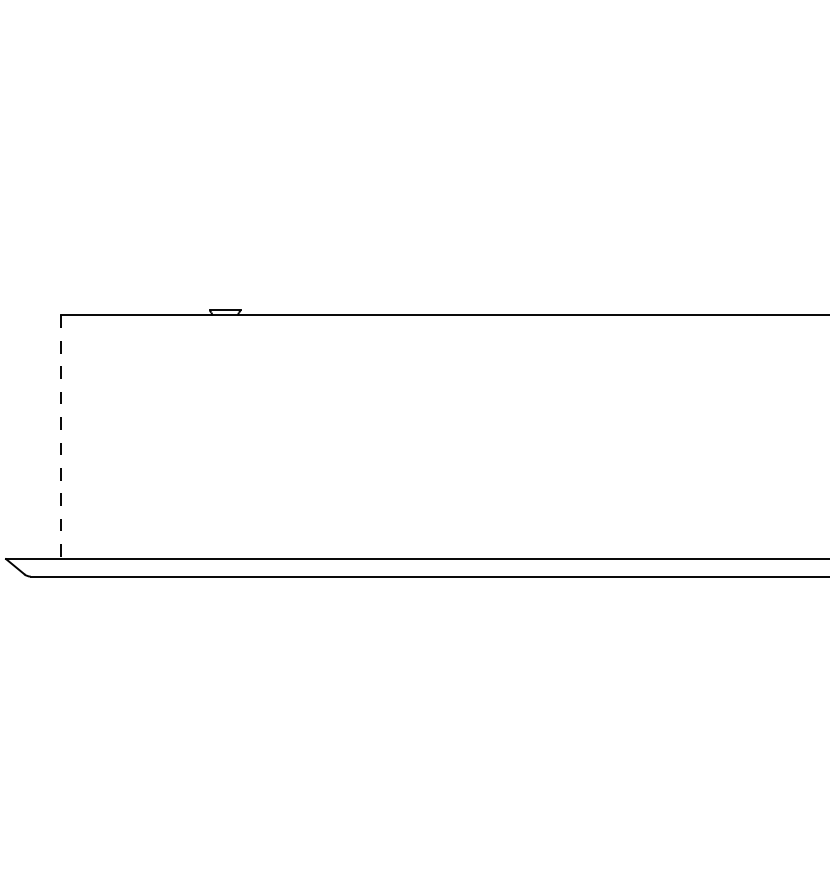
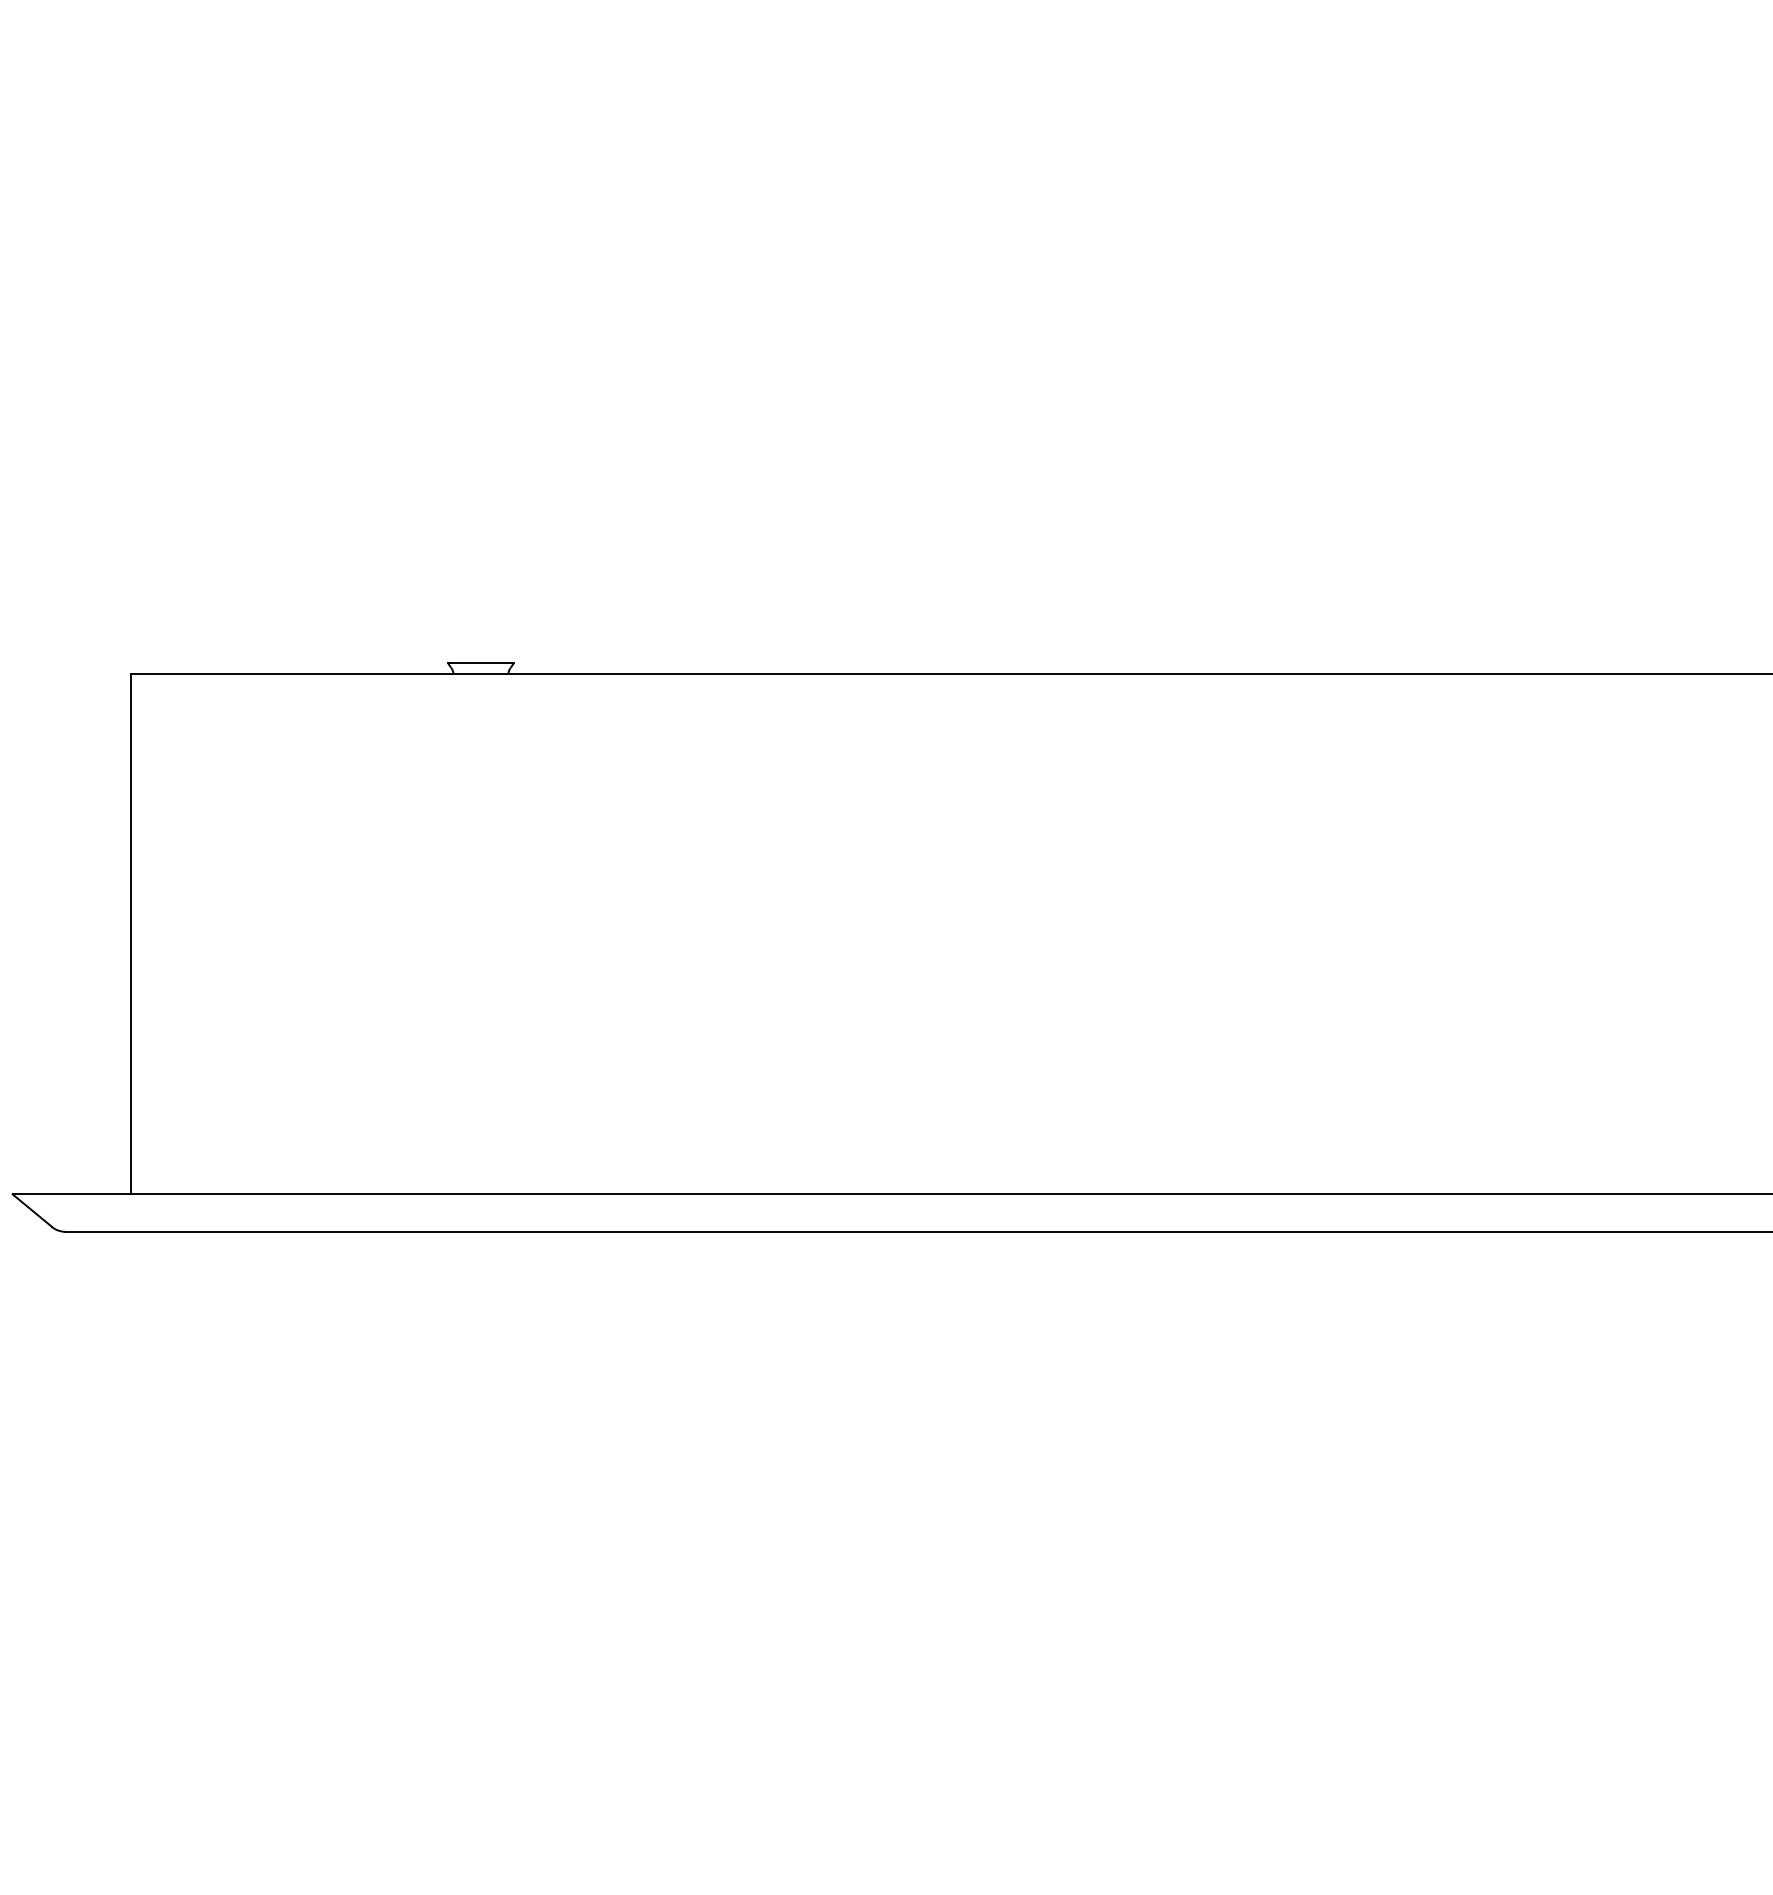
line: (61, 437) -> (131, 934), dashed -> solid

